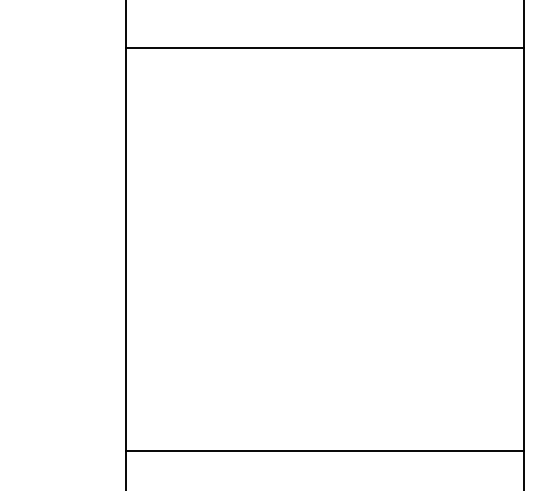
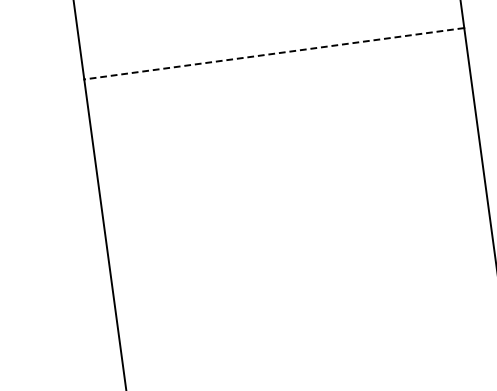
line: (324, 47) -> (273, 53), solid -> dashed

